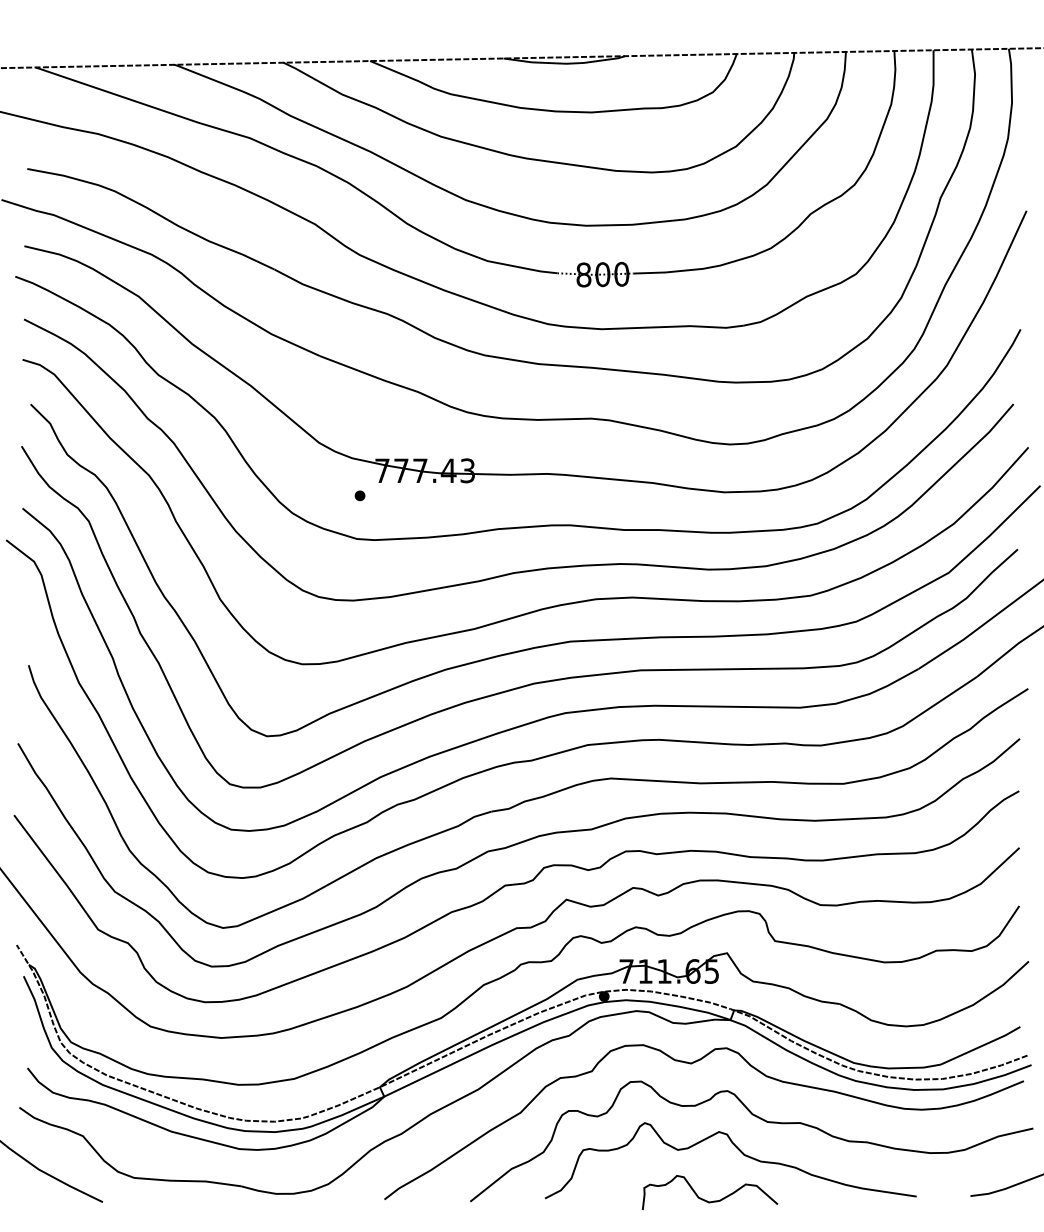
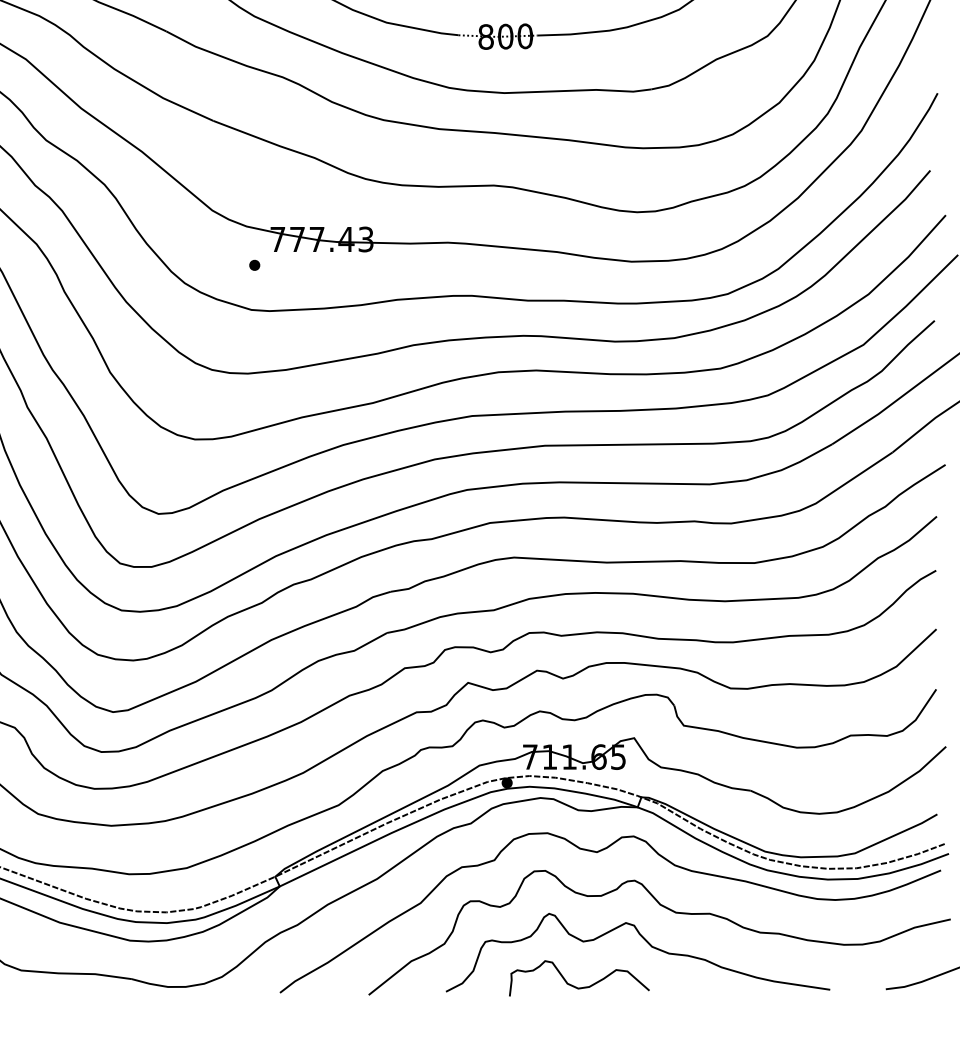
curve: (707, 1200) -> (576, 986), moved

